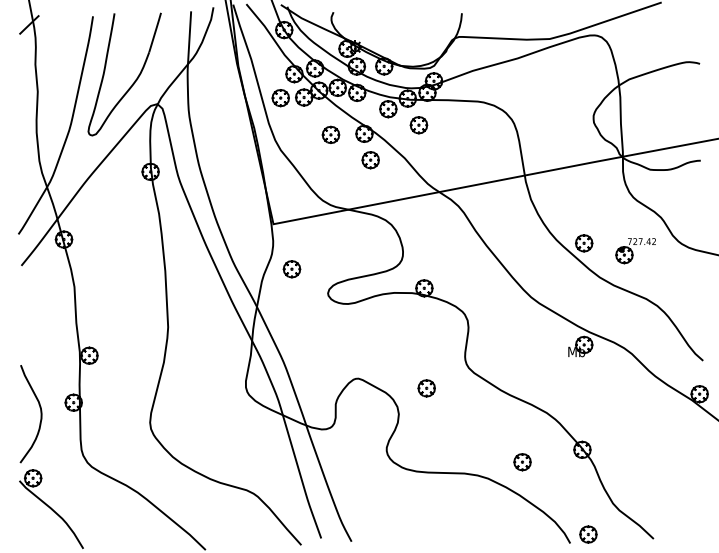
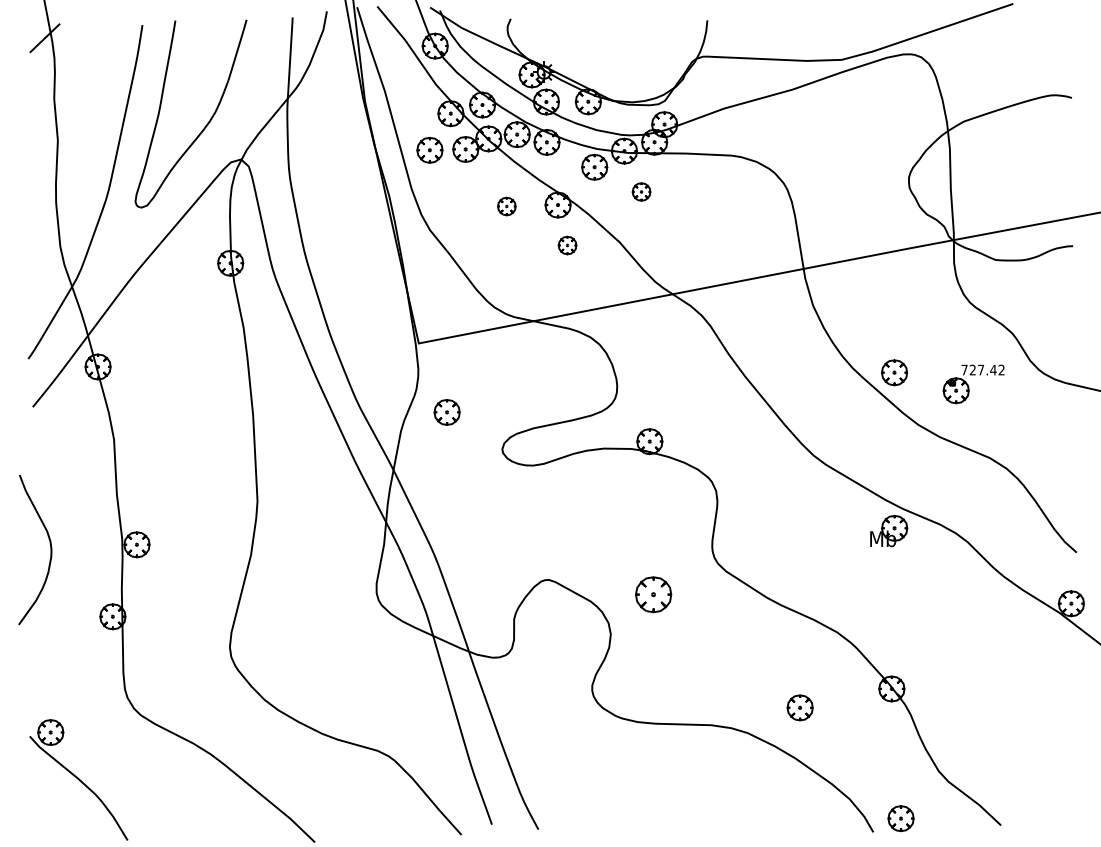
part: (418, 125) -> (640, 192), size x0.7
part: (330, 134) -> (506, 206), size x0.7
part: (370, 160) -> (567, 245), size x0.7
part: (426, 388) -> (653, 595), size x1.4
curve: (40, 414) -> (49, 550), moved

